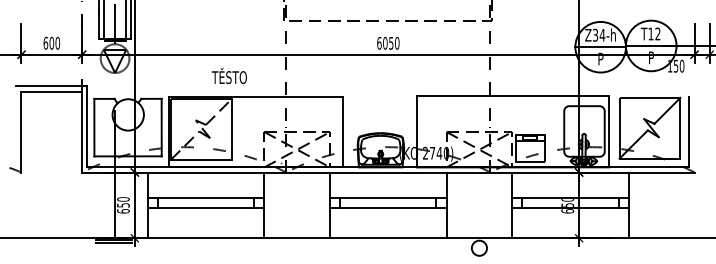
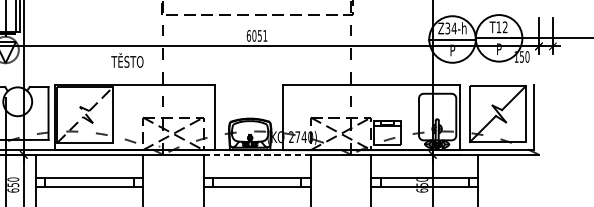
text: (397, 42) -> (265, 35), 6050 -> 6051
text: (228, 76) -> (126, 60), moved
line: (388, 172) -> (257, 154), solid -> dashed

